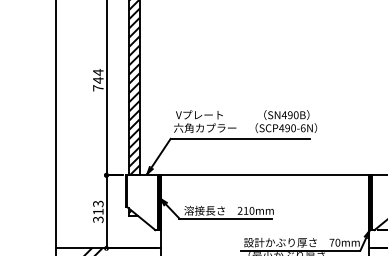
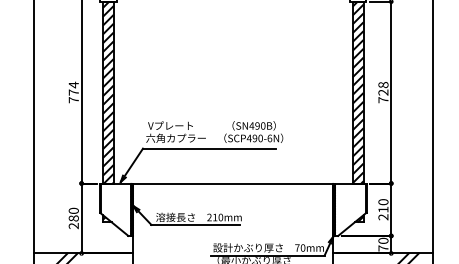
text: (98, 80) -> (73, 92), 744 -> 774
text: (98, 211) -> (73, 218), 313 -> 280

